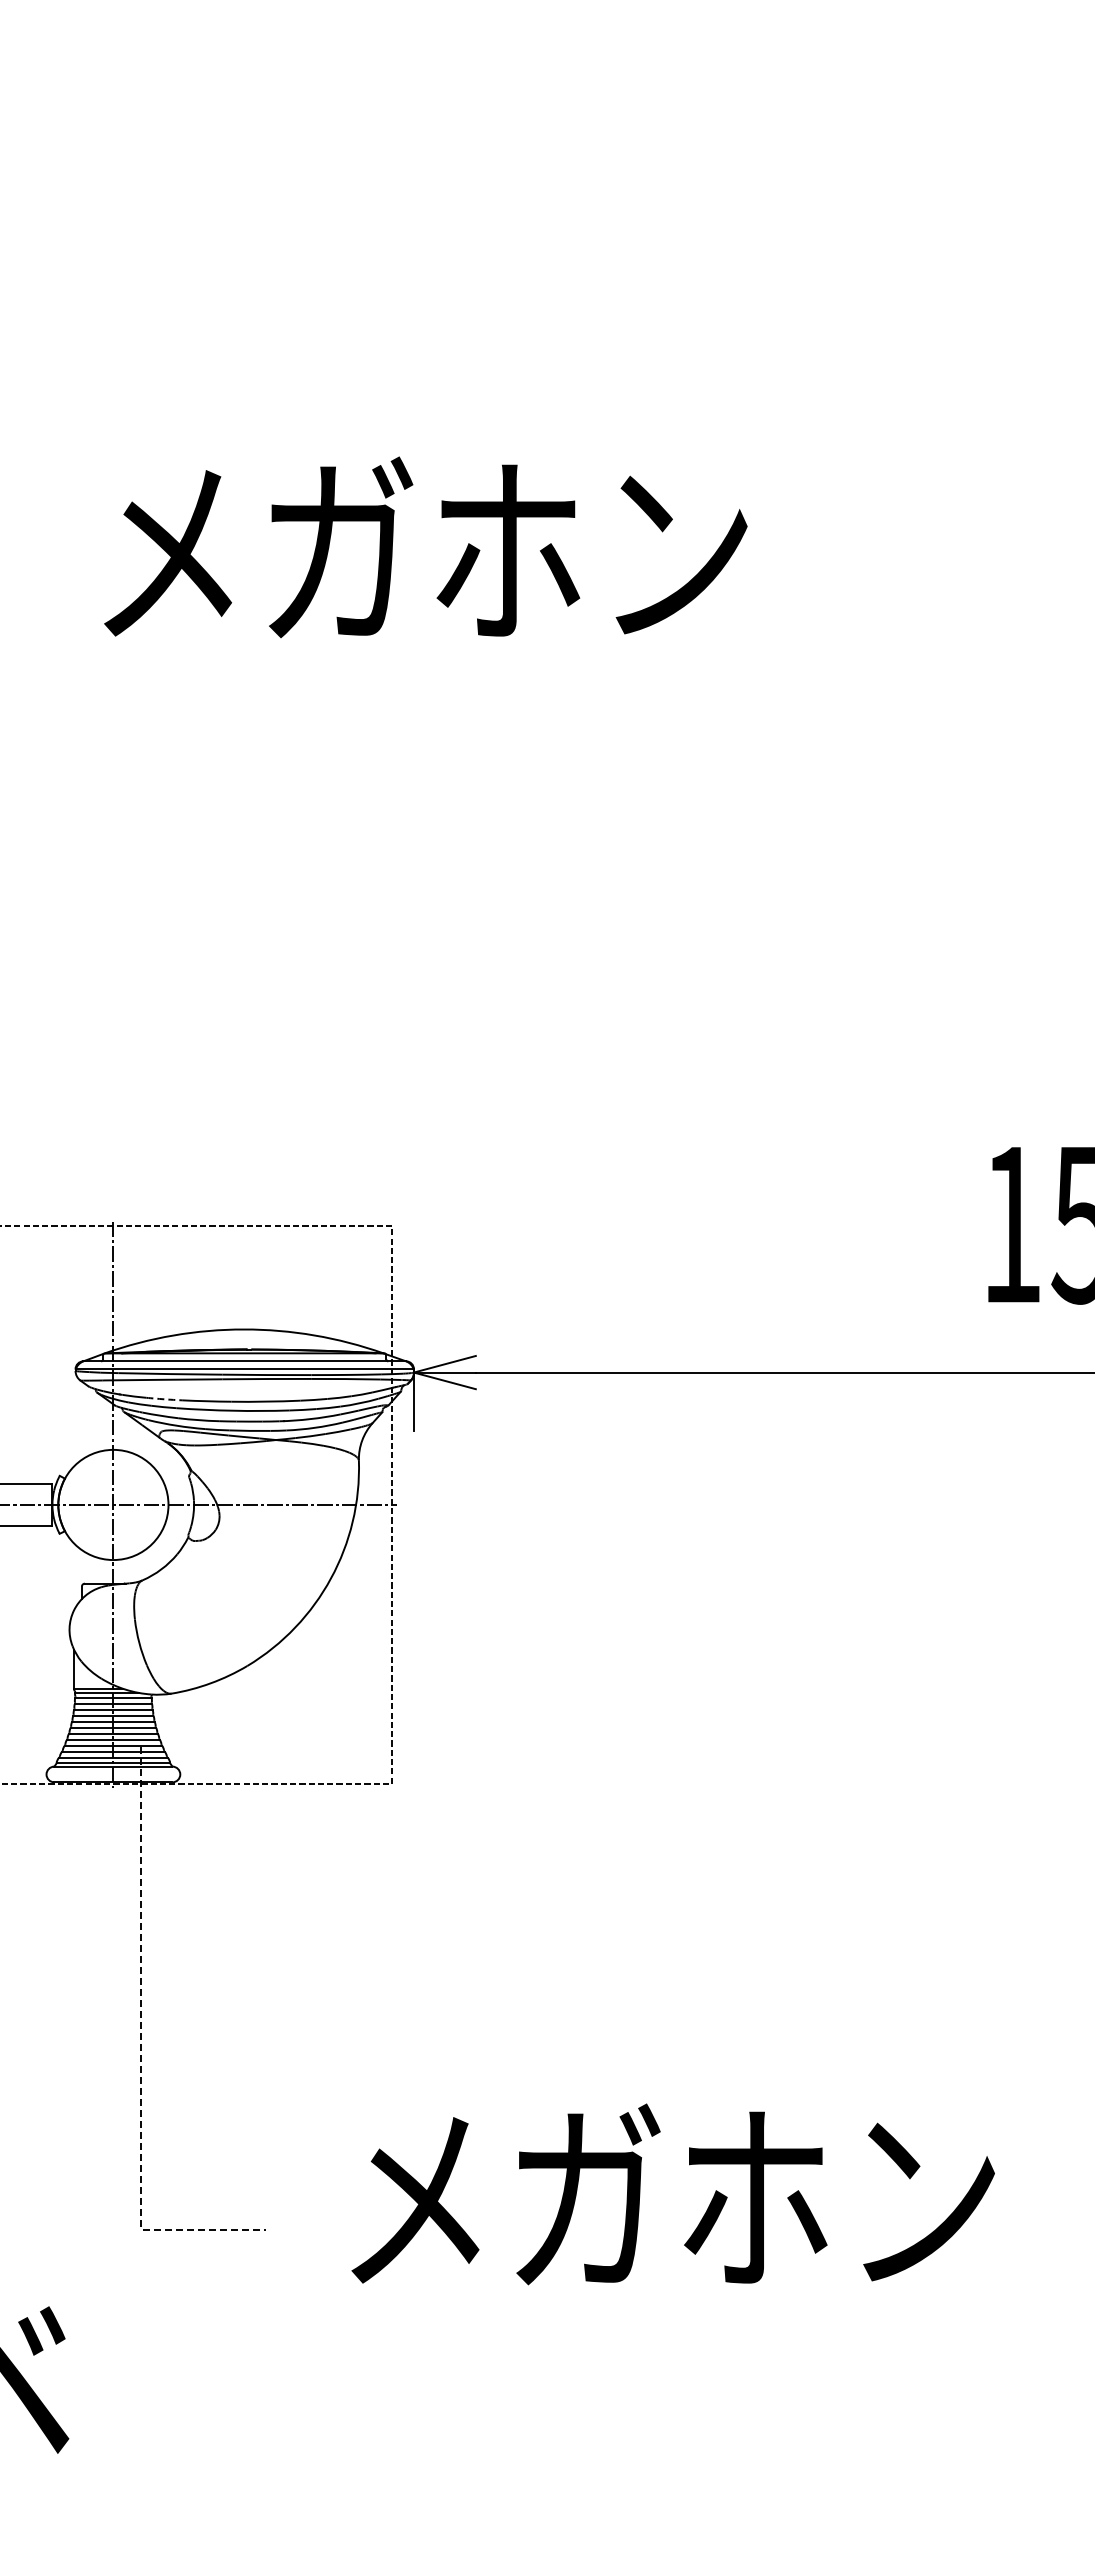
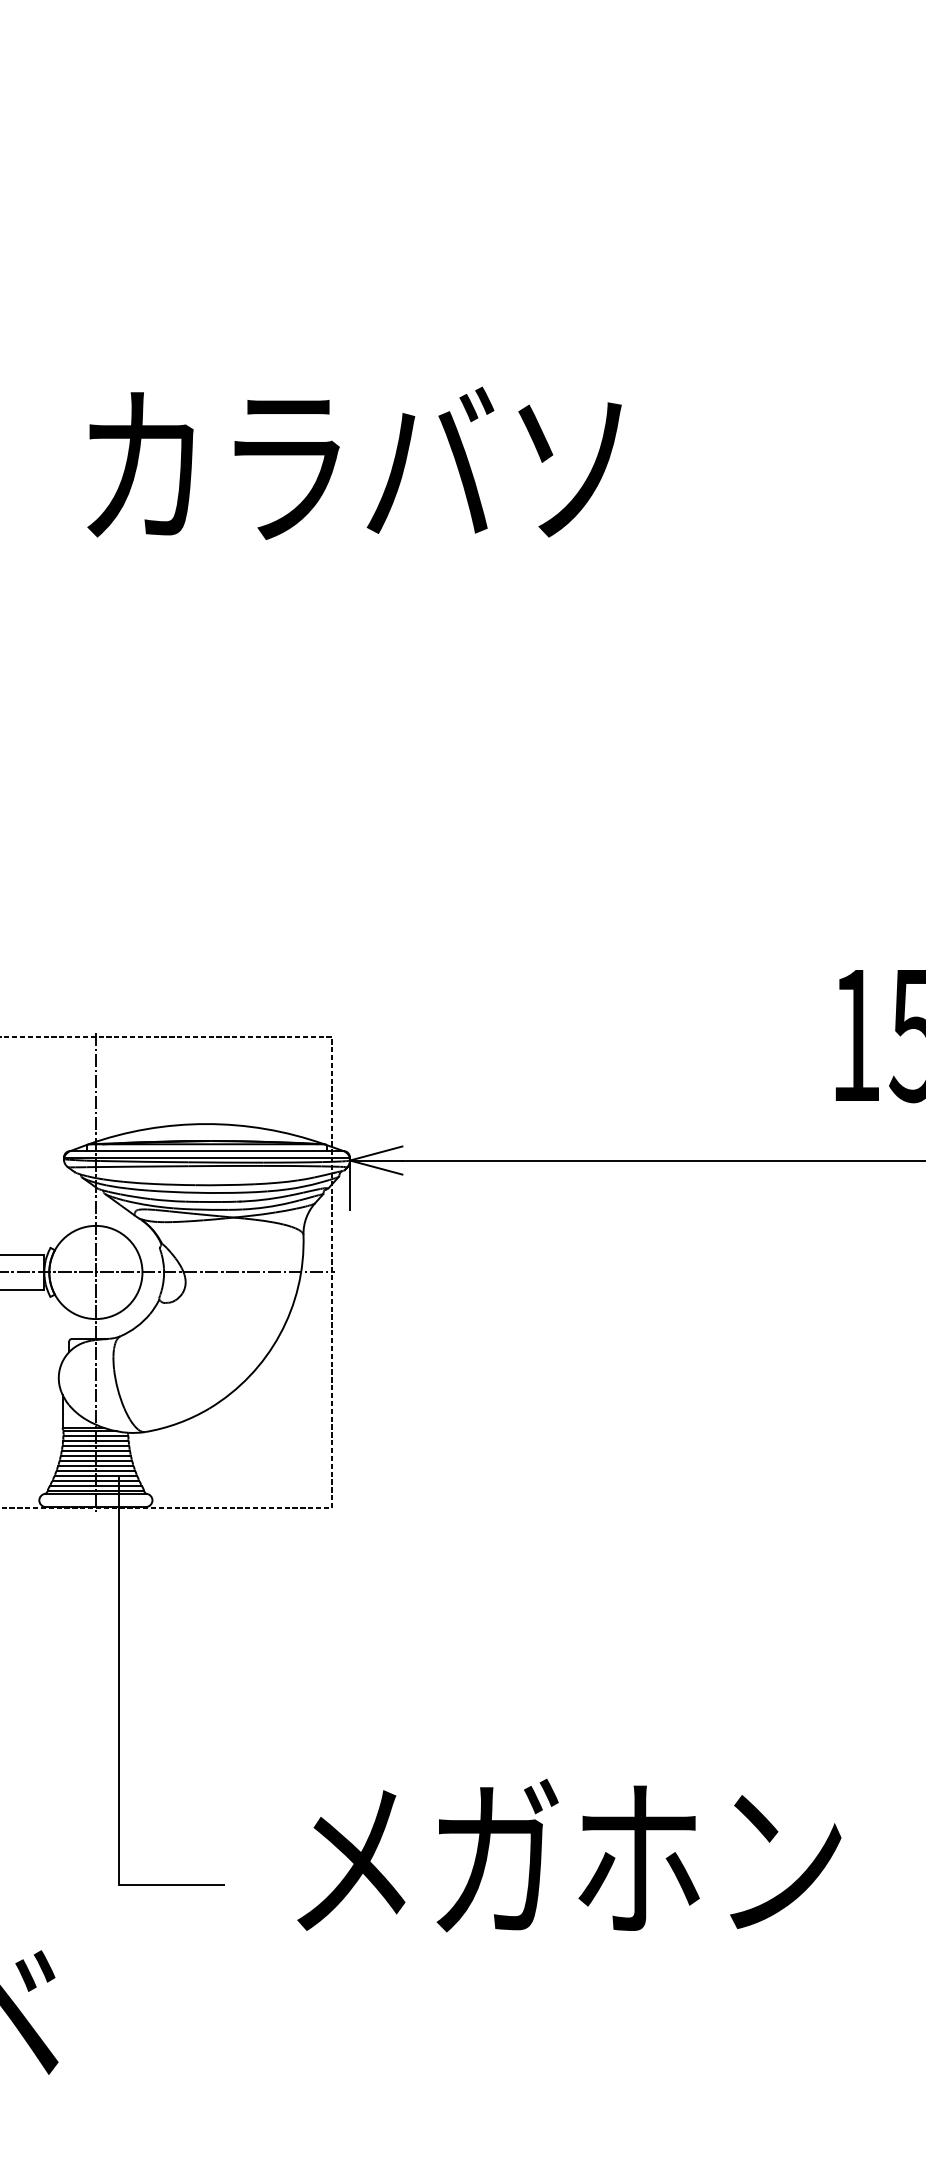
text: (425, 547) -> (359, 462), メガホン -> カラバソ
arc: (164, 1399) -> (139, 1183), dashed -> solid
line: (141, 2051) -> (119, 1734), dashed -> solid

